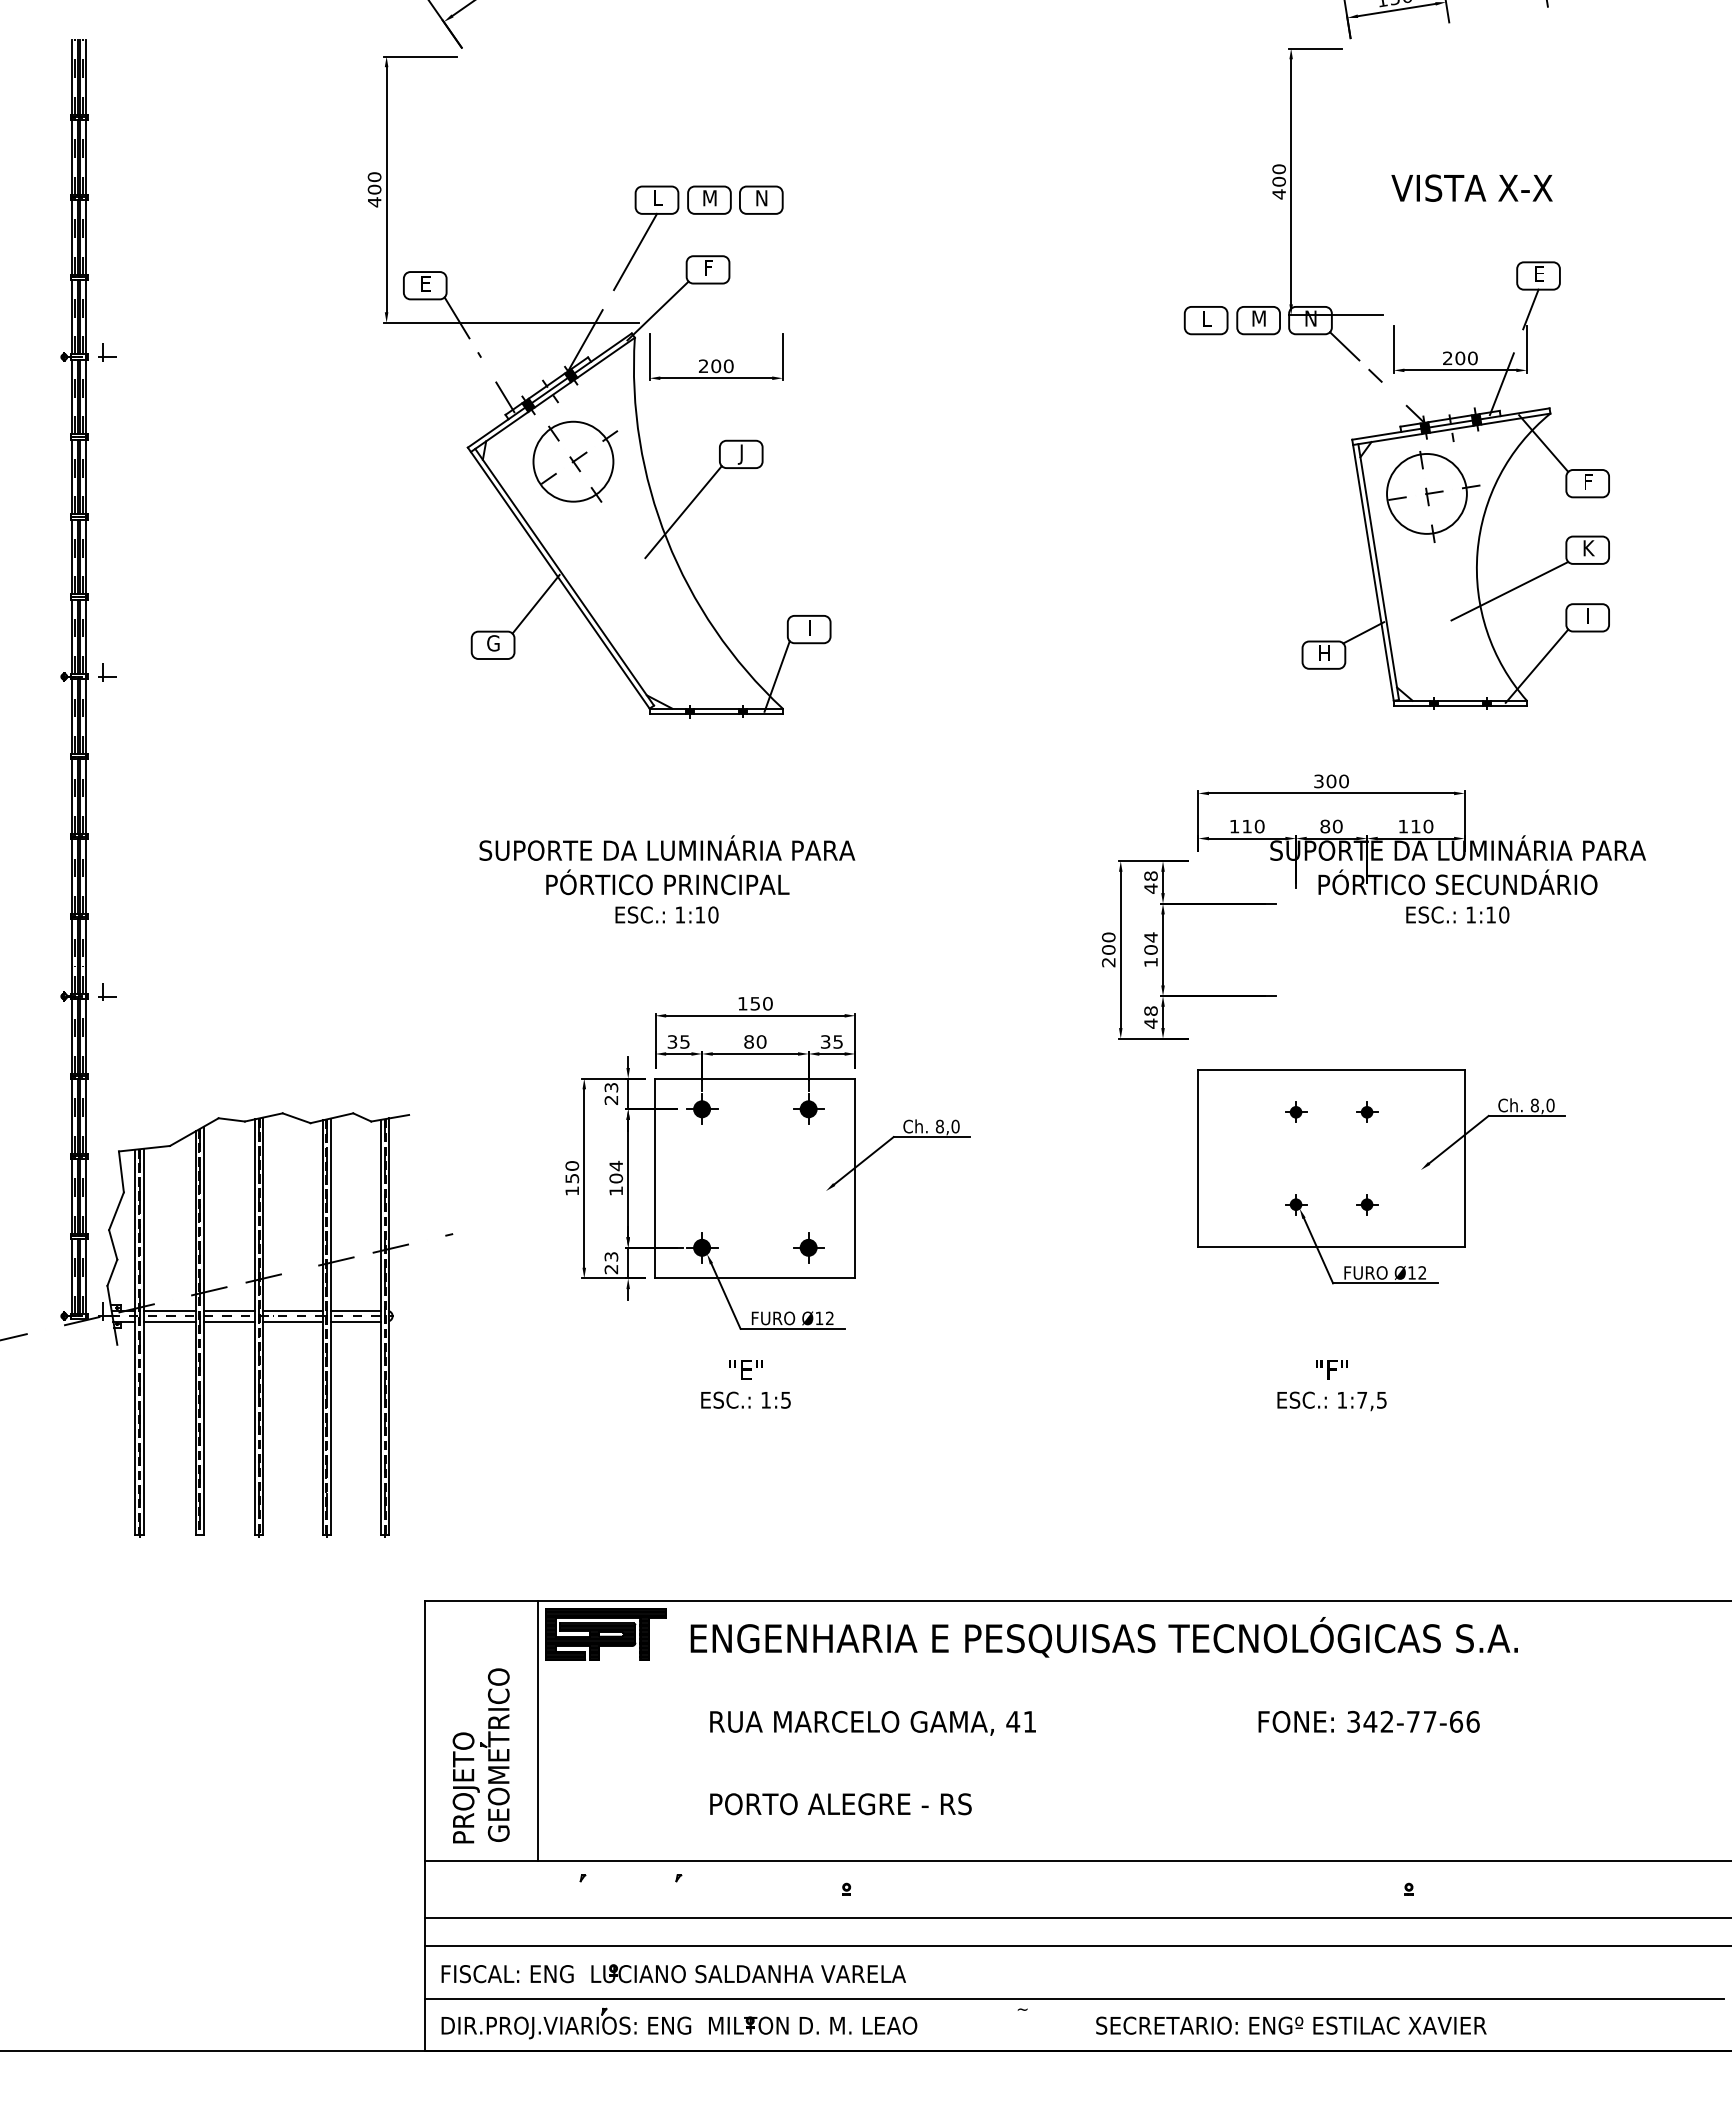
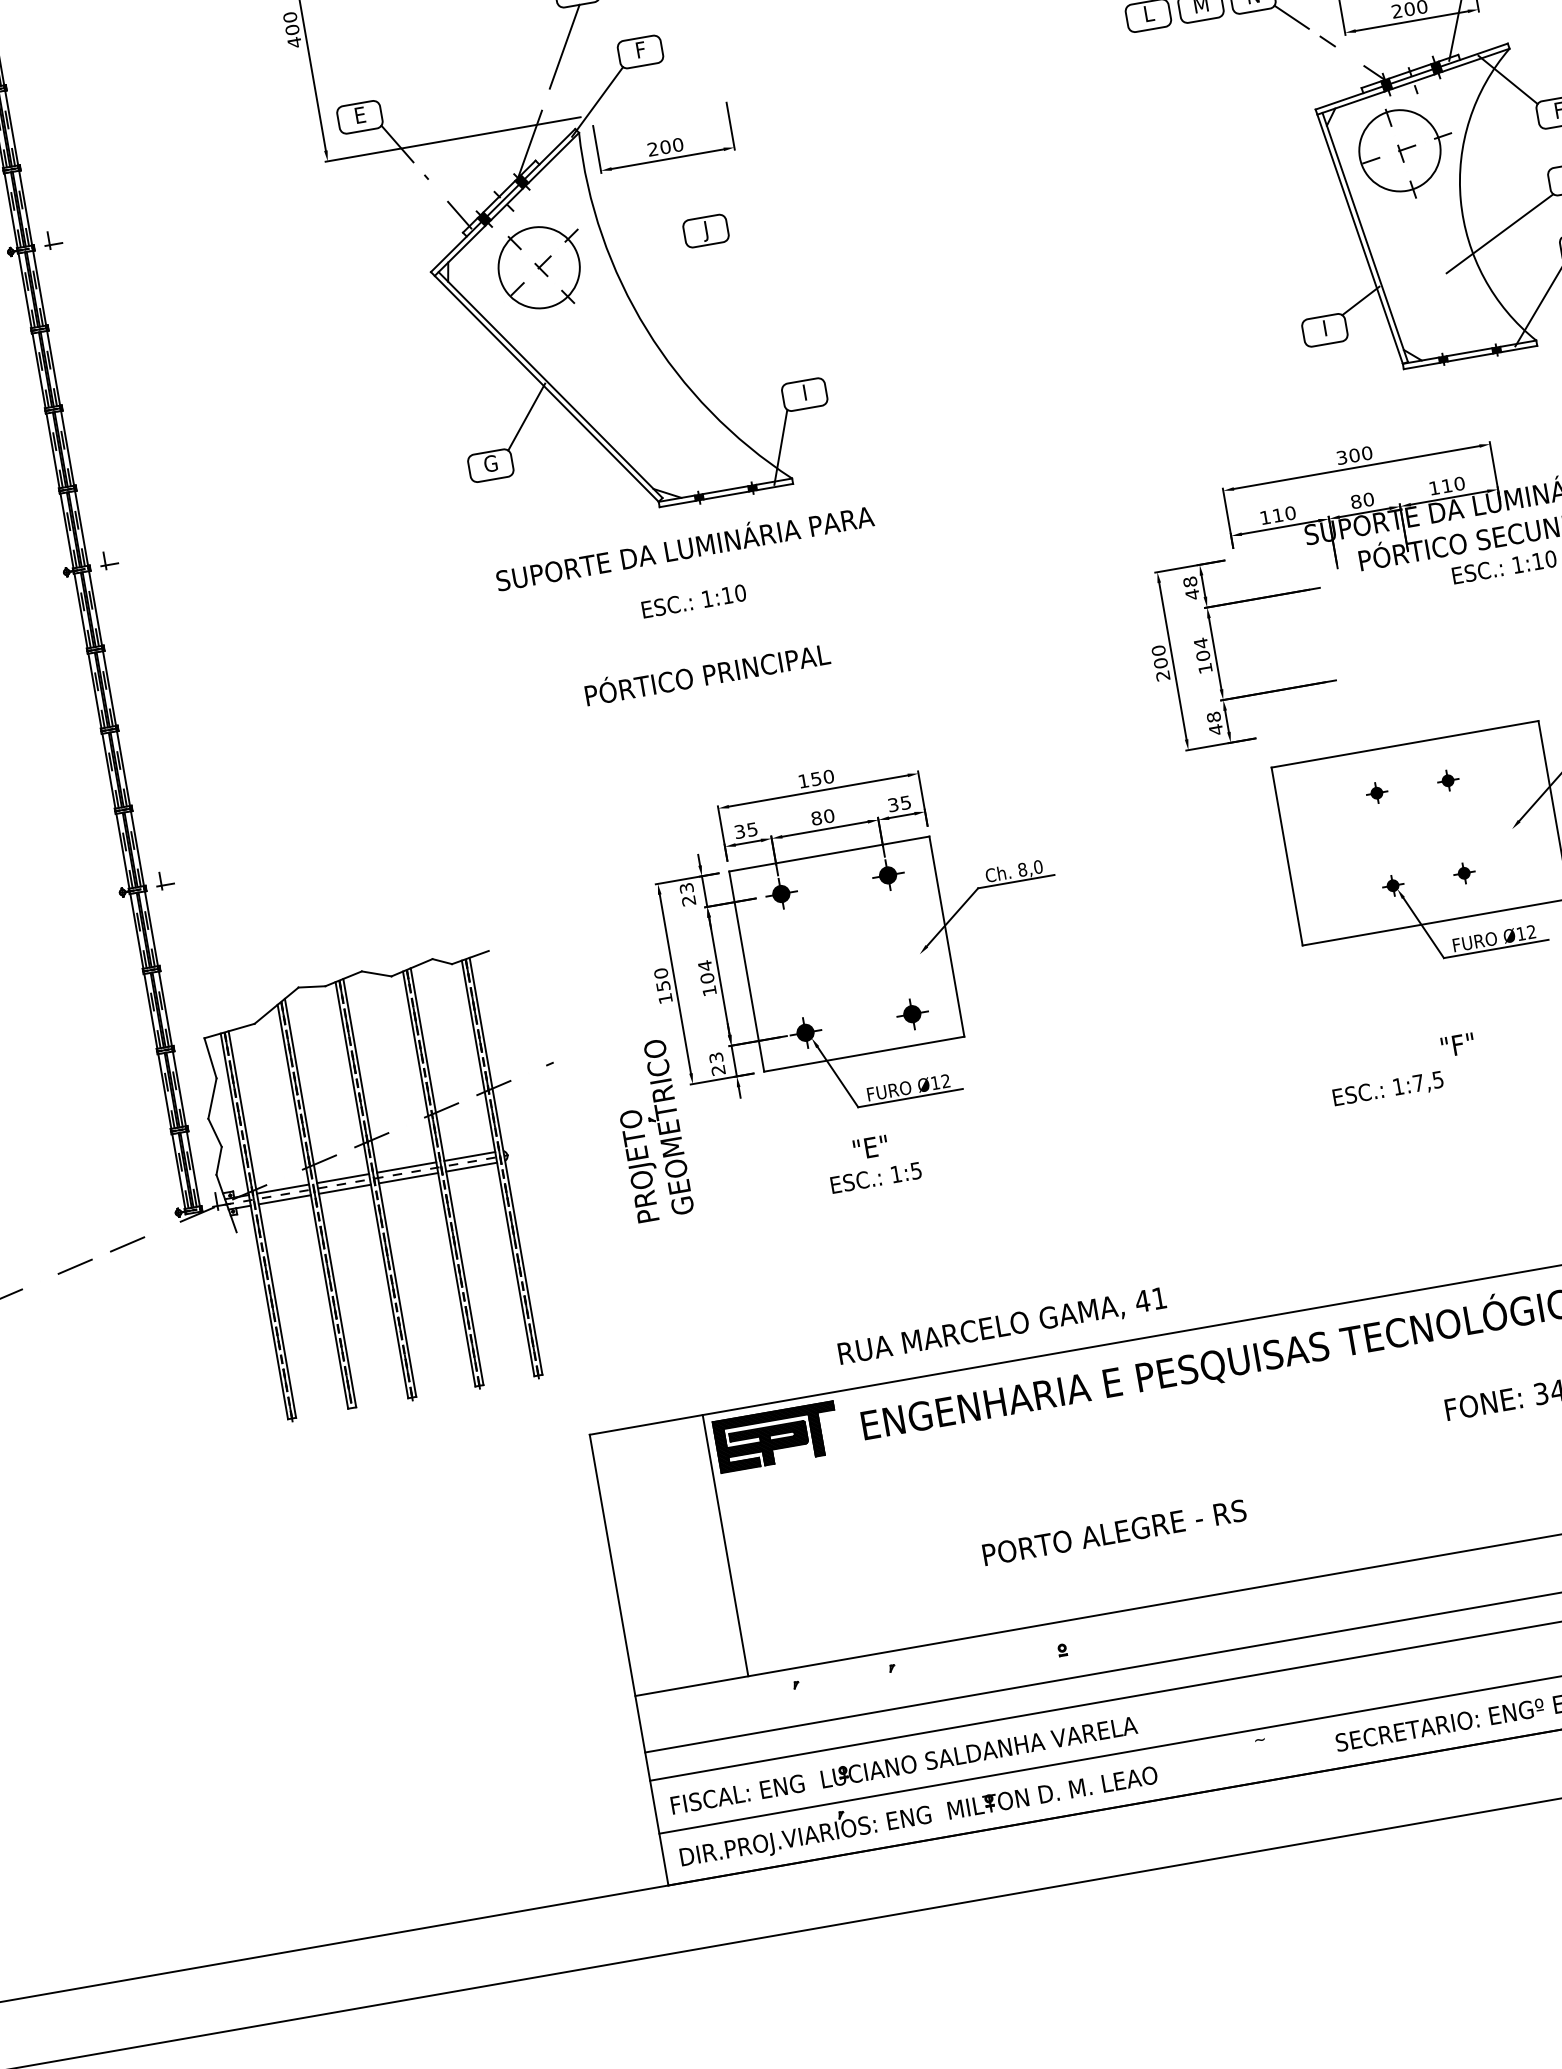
line: (683, 512) -> (658, 299), removed
text: (1324, 652) -> (1325, 327), H -> I
text: (667, 847) -> (684, 545), moved
text: (666, 914) -> (693, 600), moved
text: (1331, 1401) -> (1387, 1089), moved
text: (872, 1722) -> (1001, 1326), moved
part: (474, 1758) -> (645, 1134), moved
text: (840, 1804) -> (1114, 1533), moved

